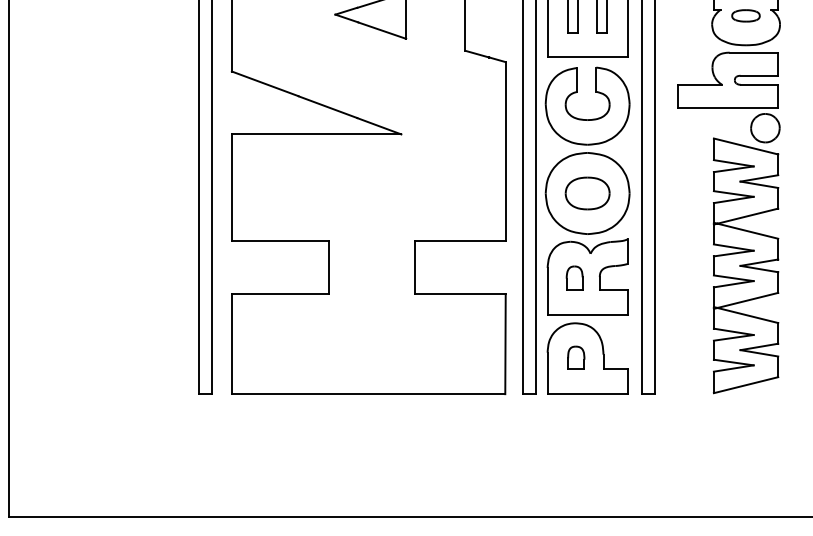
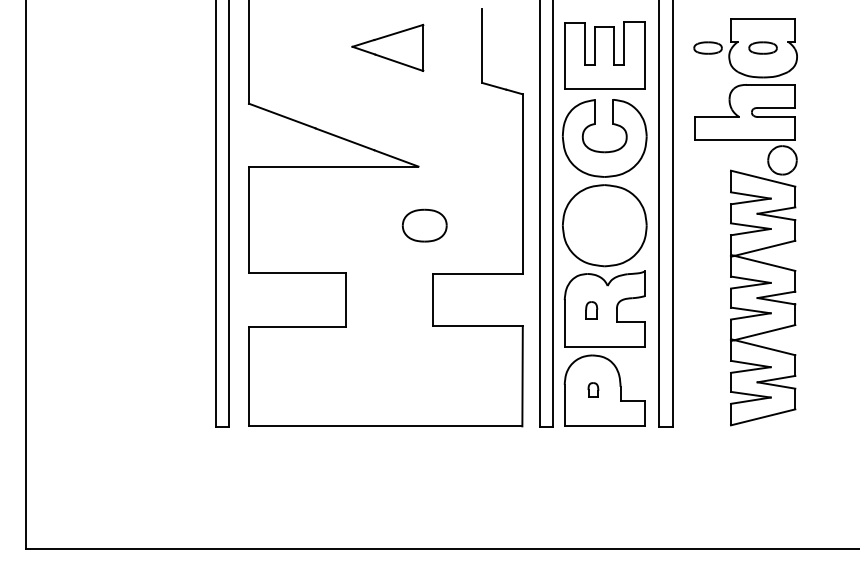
part: (690, 15) -> (707, 47), added
part: (587, 193) -> (424, 225), moved
part: (574, 277) -> (591, 309), size x0.7
part: (576, 357) -> (593, 389), size x0.6

